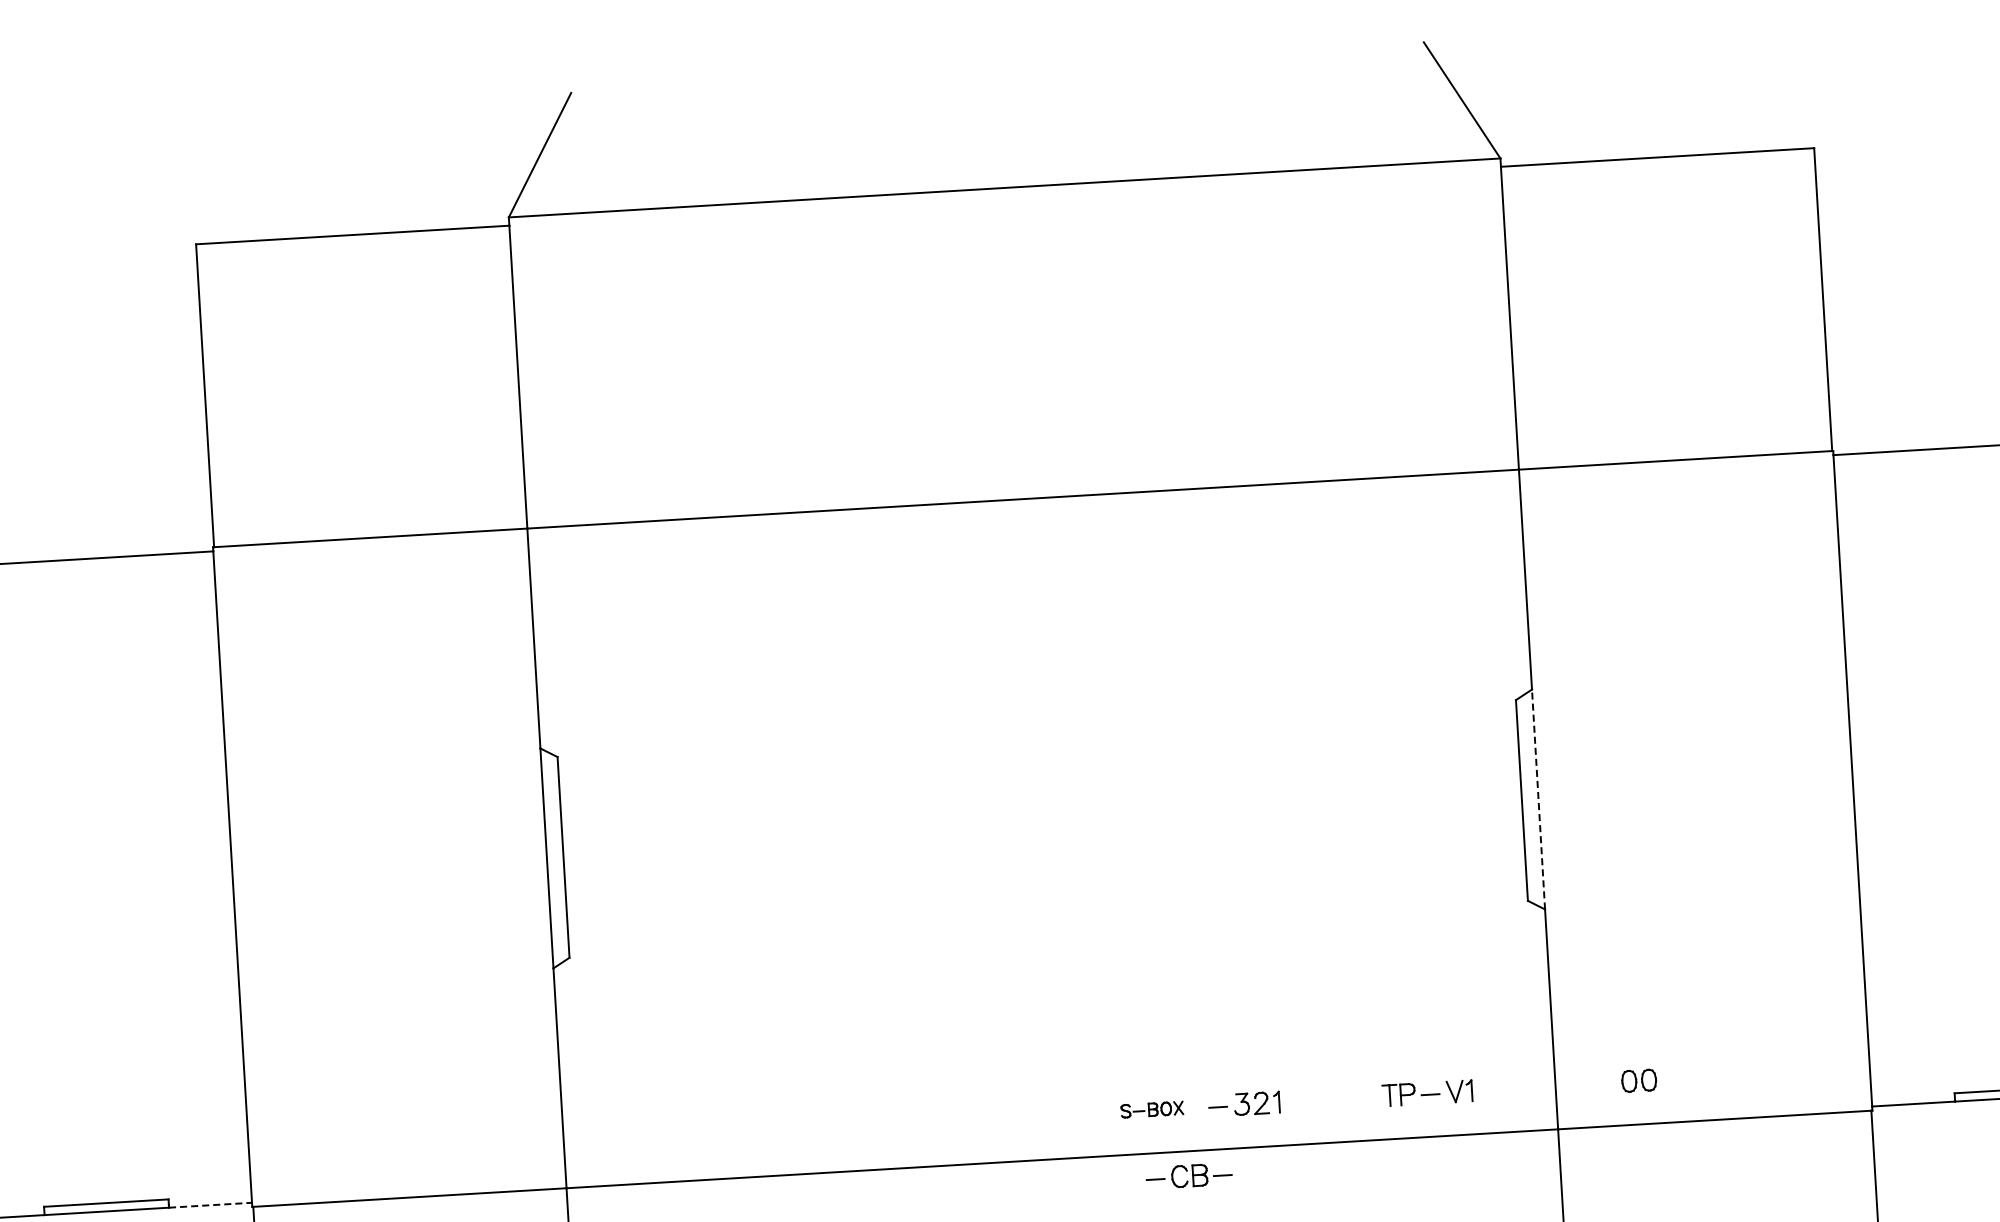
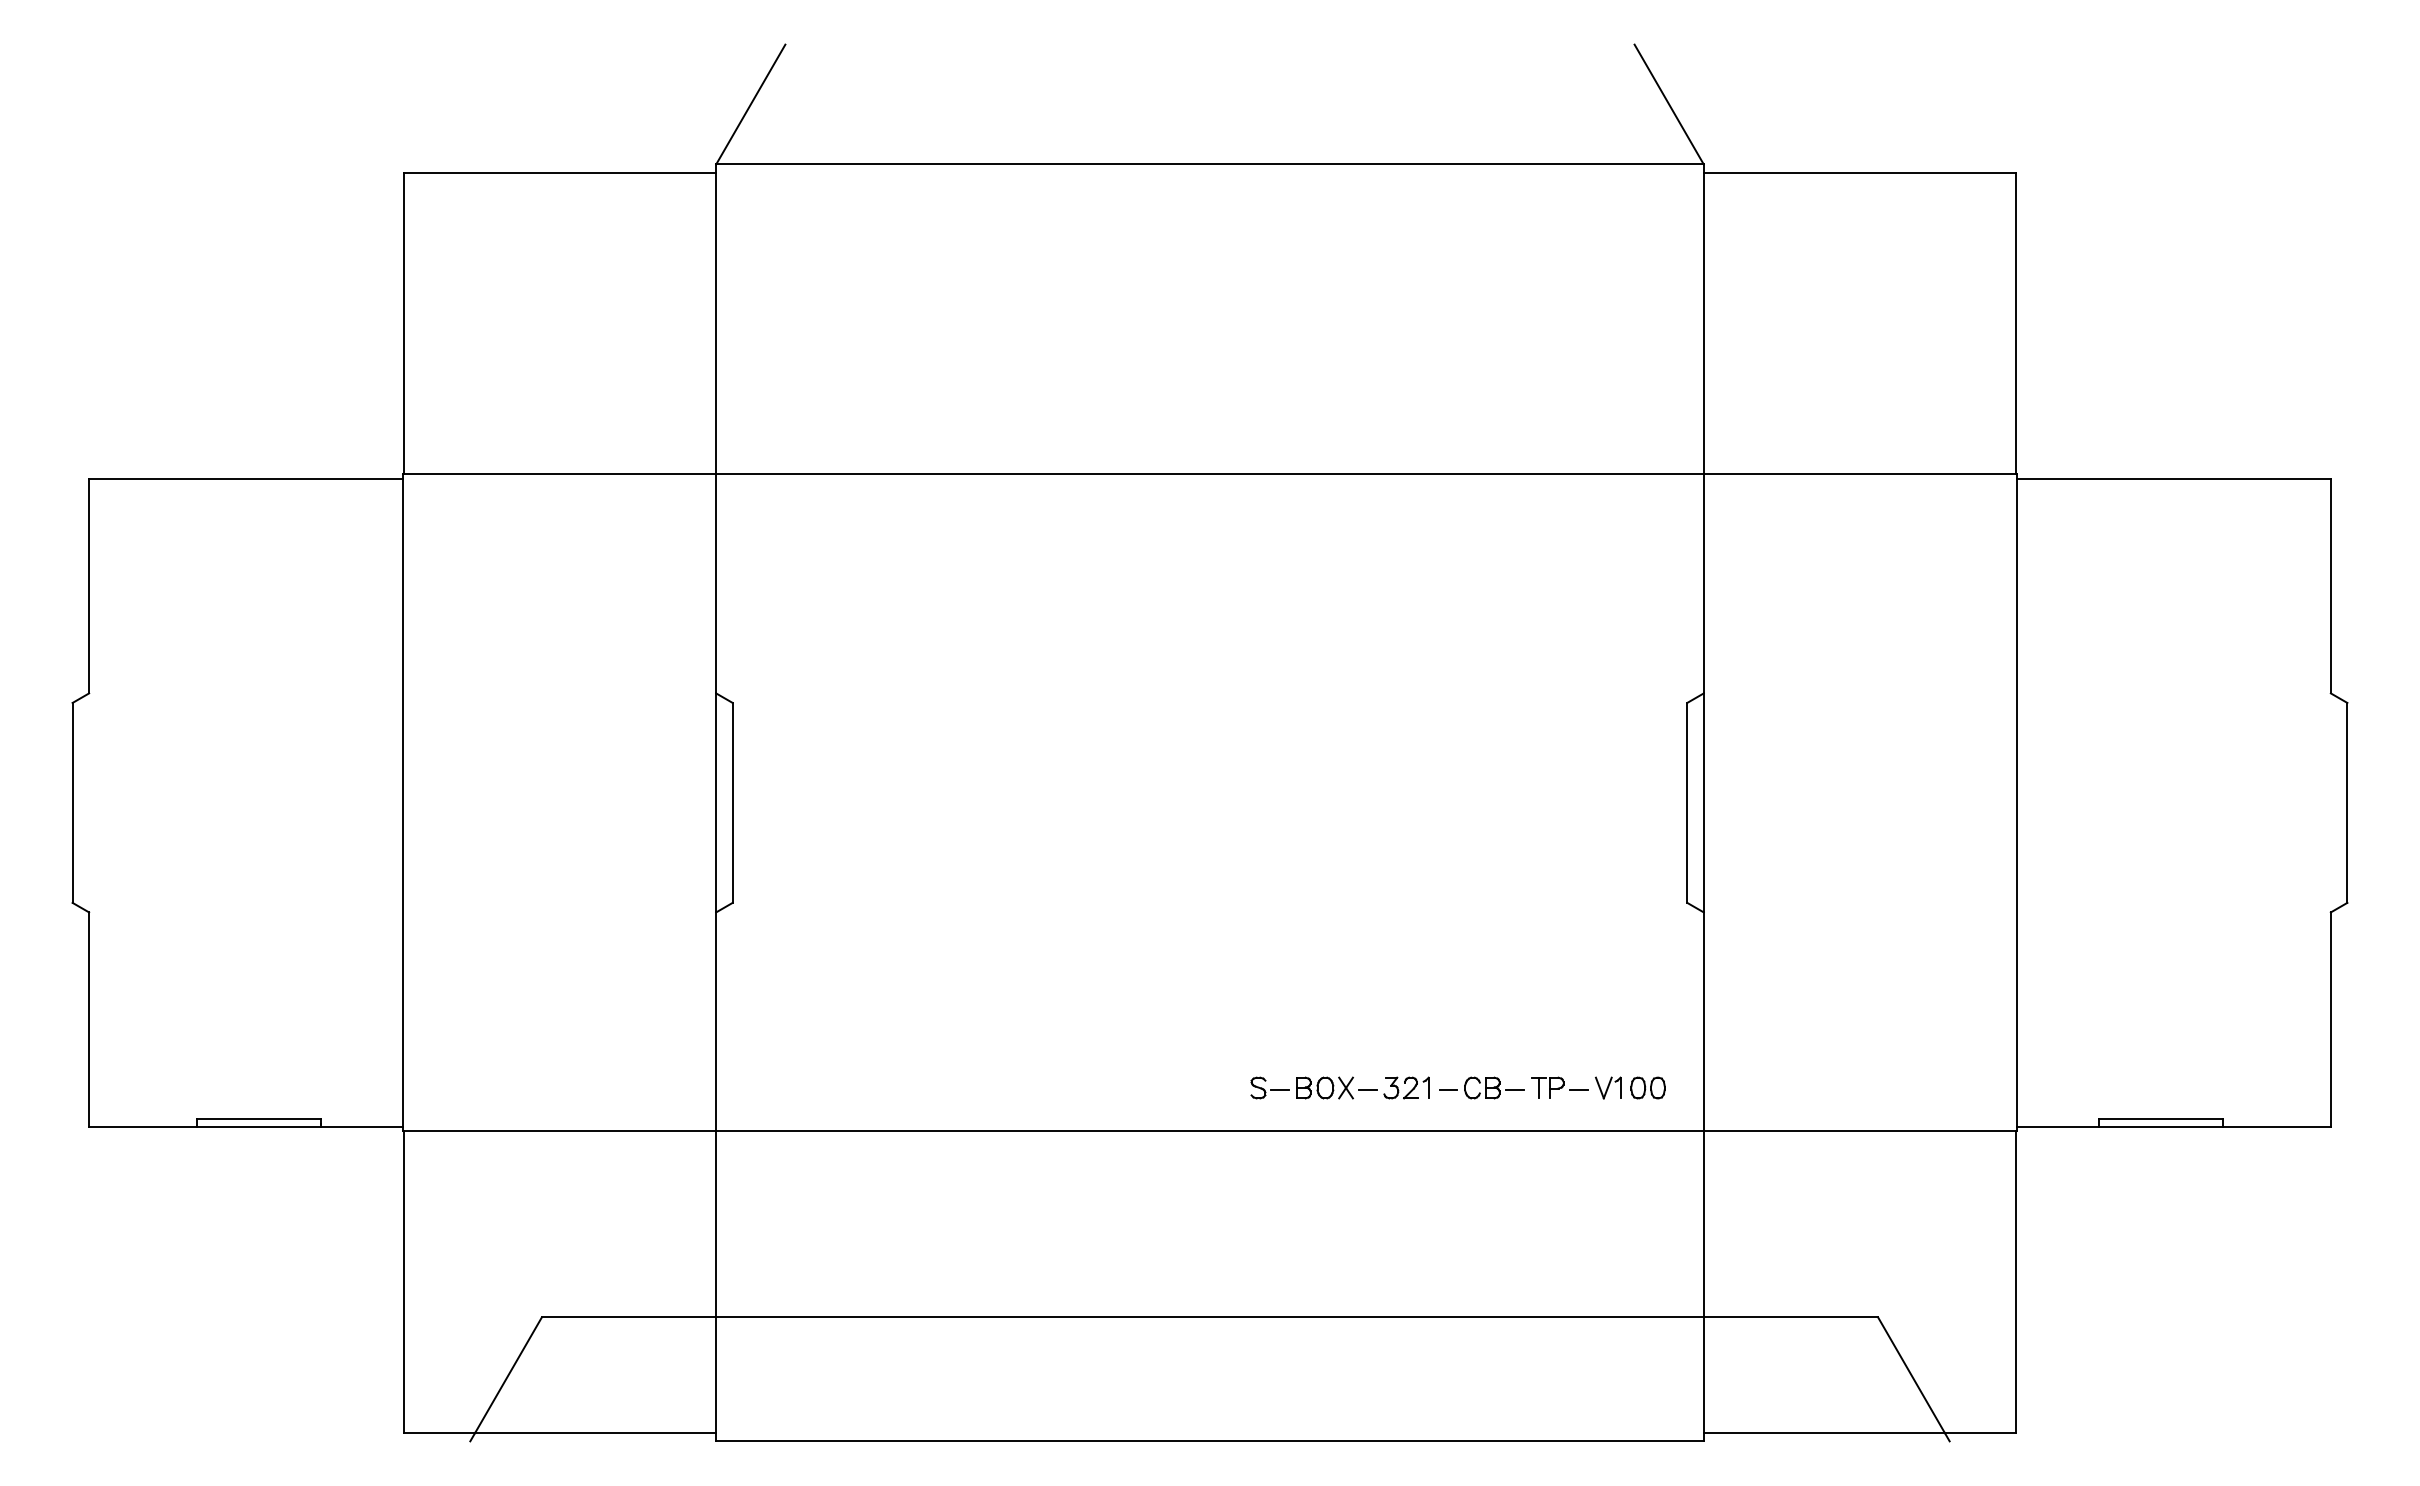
line: (1538, 799) -> (1703, 802), dashed -> solid
part: (1638, 1080) -> (1647, 1087), moved
part: (1151, 1109) -> (1301, 1087), size x1.67
part: (1188, 1175) -> (1481, 1087), moved
line: (211, 1205) -> (362, 1127), dashed -> solid

